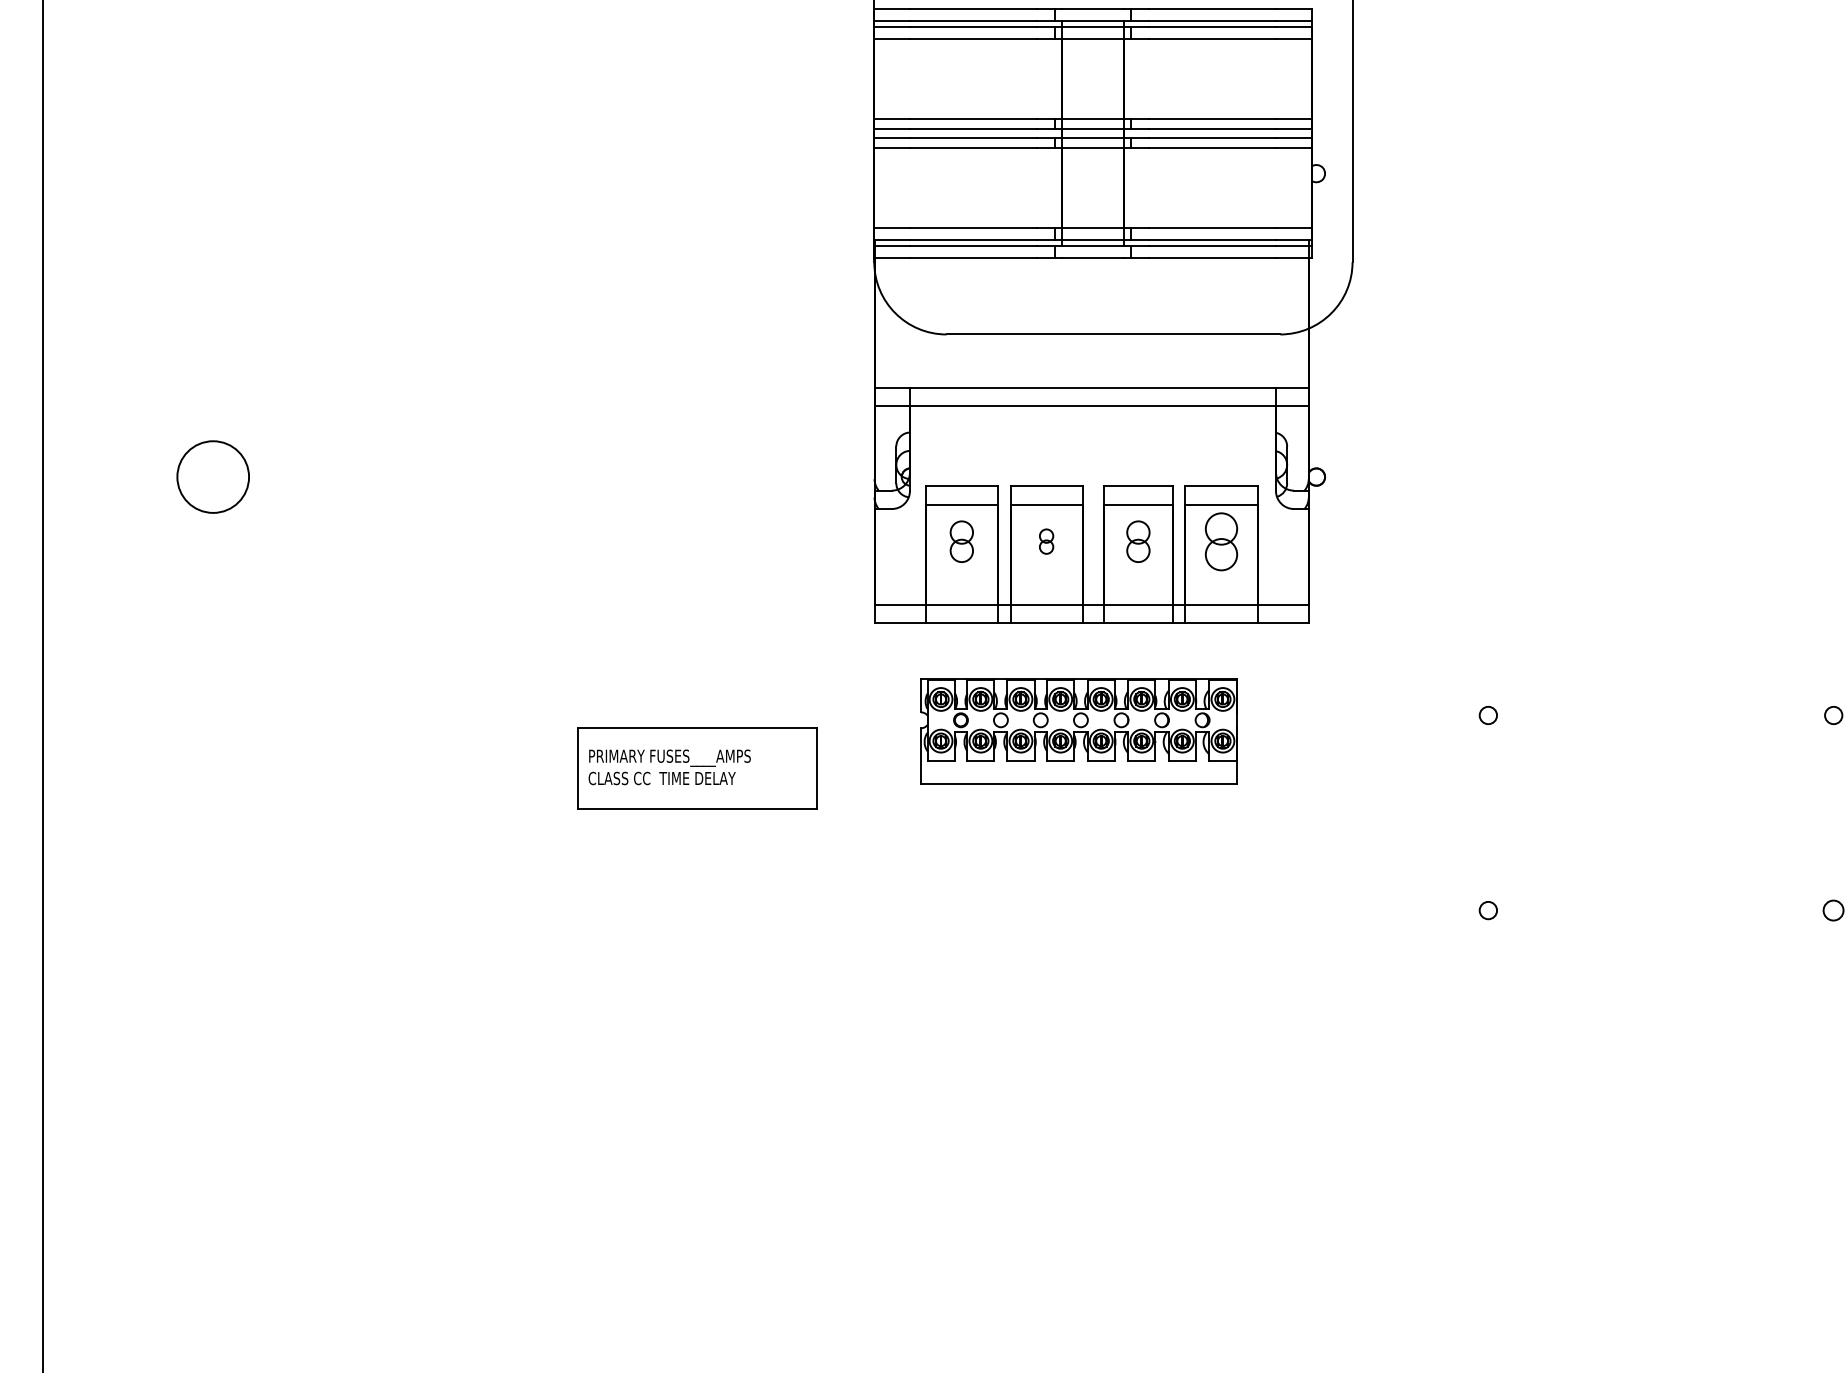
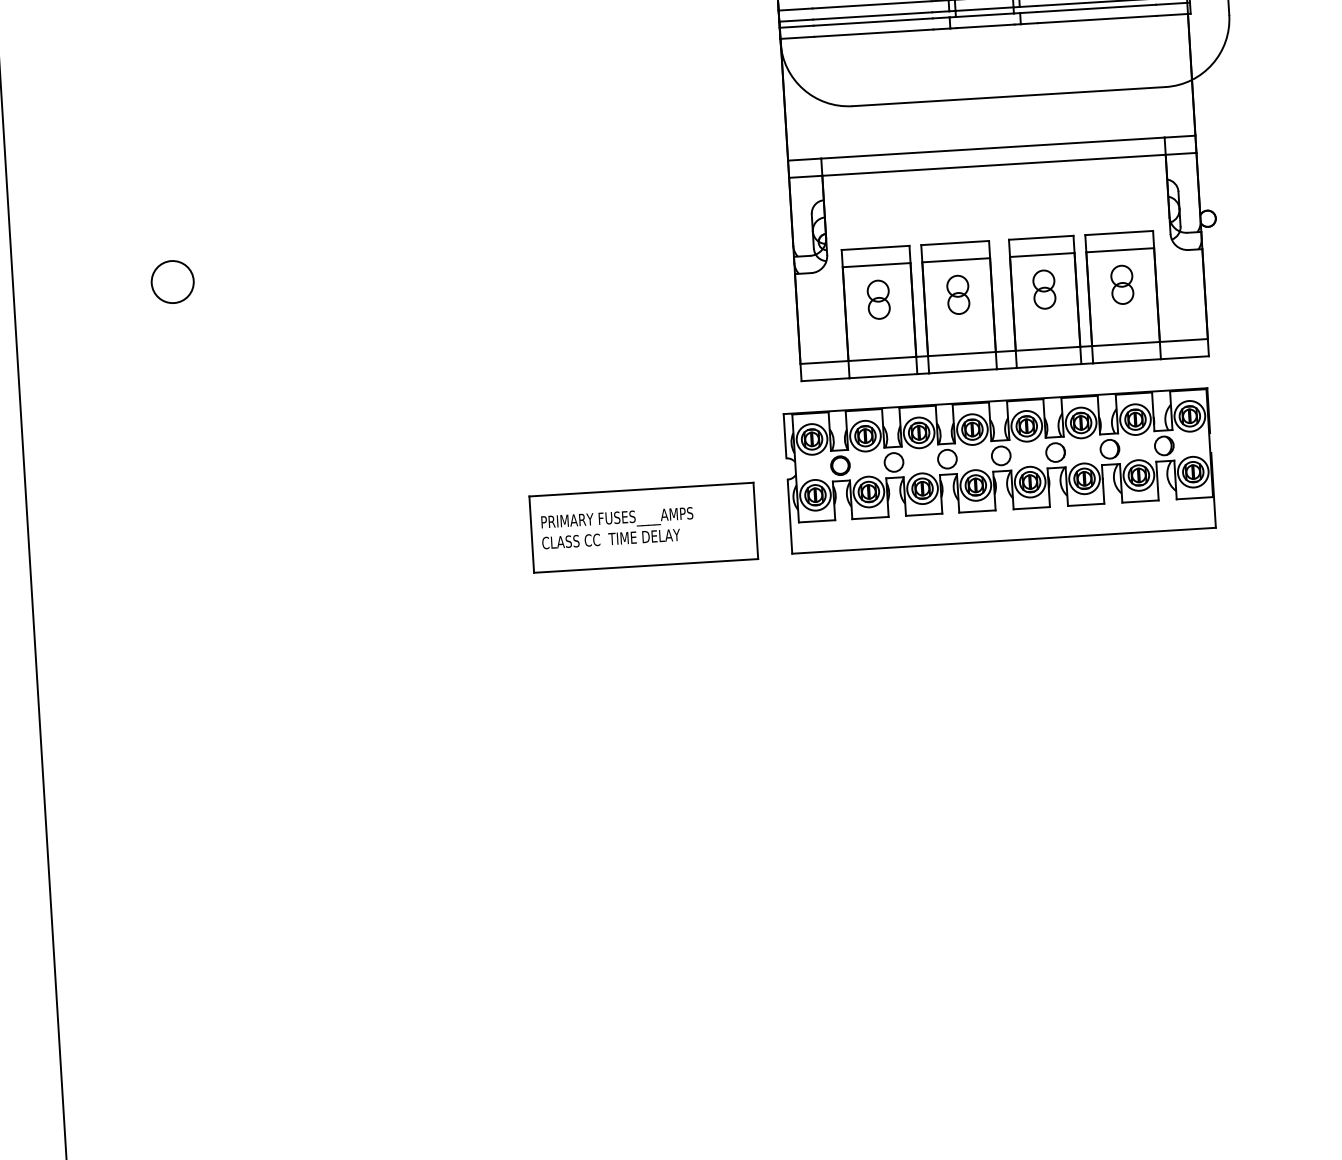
circle: (212, 476) -> (172, 281), size x0.62
part: (1046, 541) -> (958, 294), size x1.67
part: (1221, 541) -> (1122, 284), size x0.71
part: (1078, 731) -> (999, 471), size x1.43

